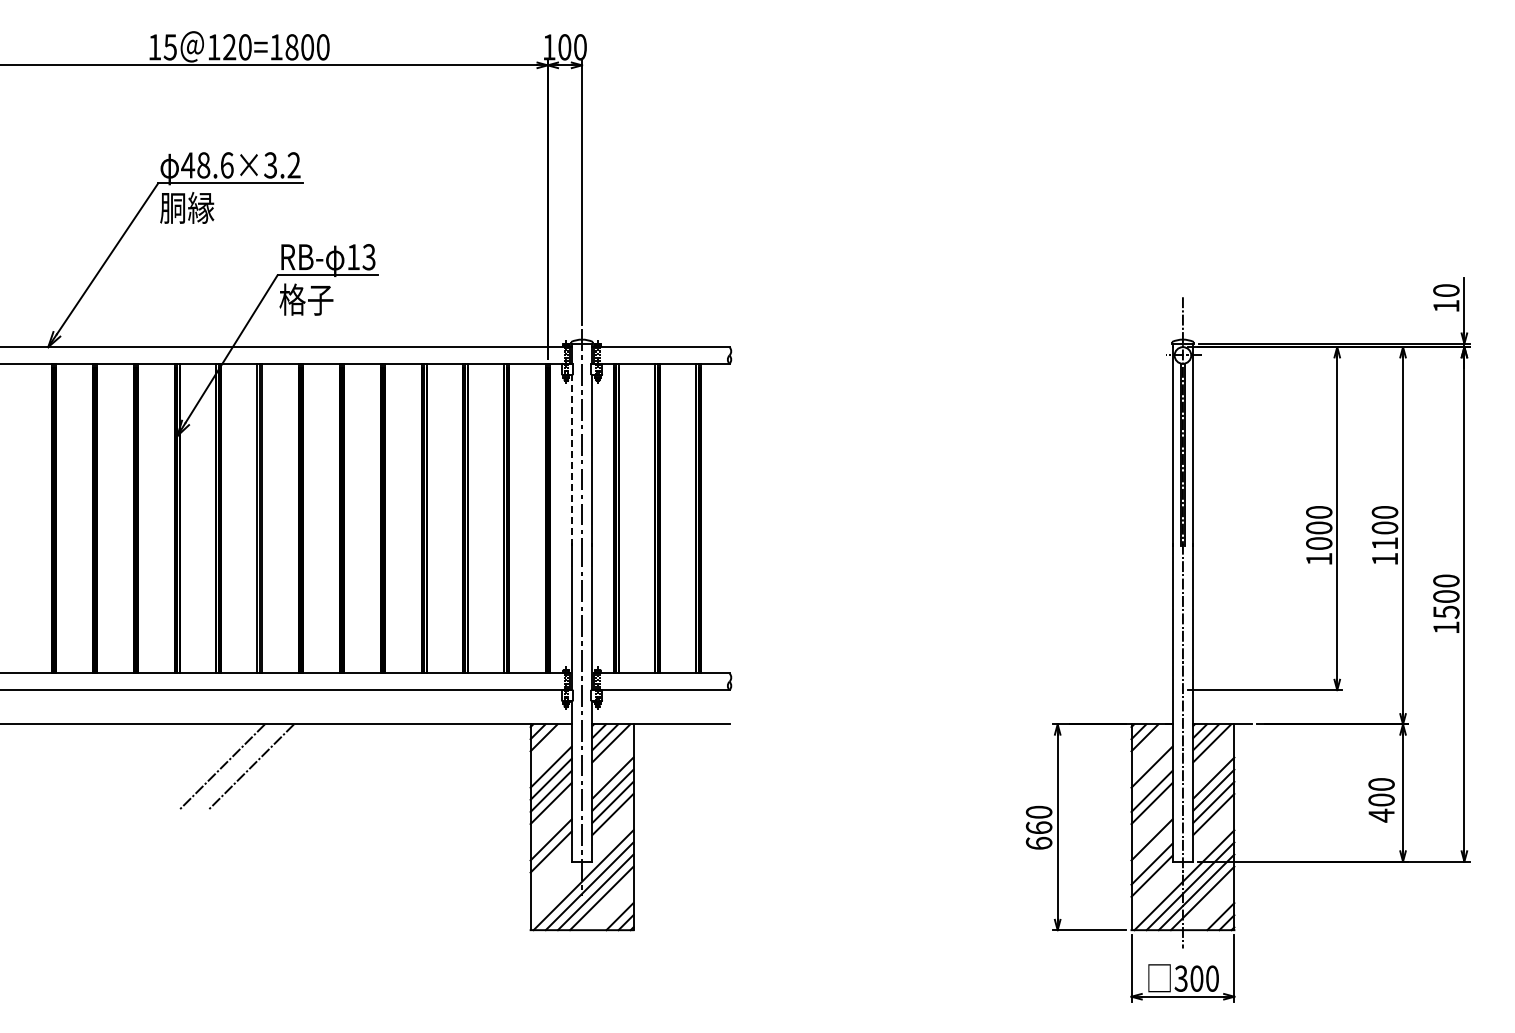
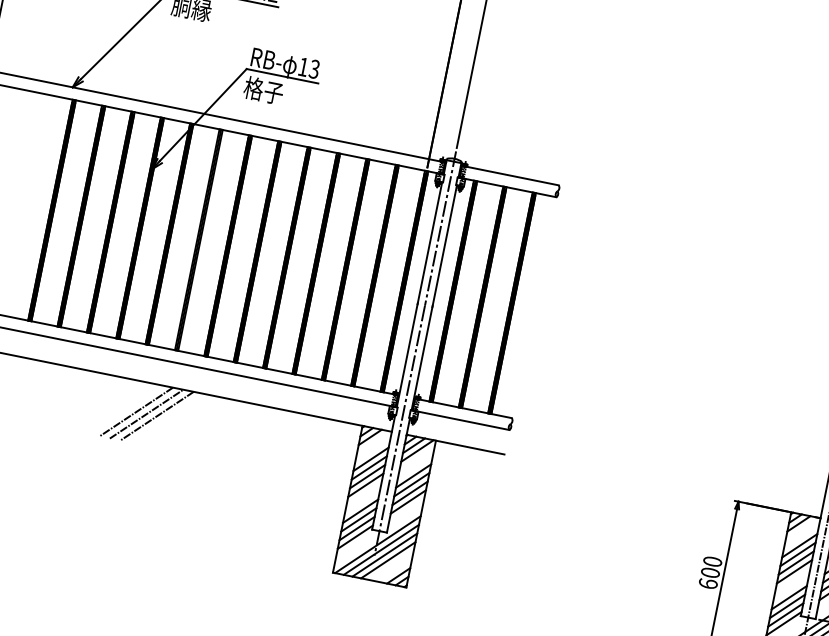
line: (571, 459) -> (429, 242), dashed -> solid
line: (236, 767) -> (146, 414), added
line: (1151, 778) -> (797, 553), added
text: (1038, 827) -> (710, 572), 660 -> 600
line: (1151, 851) -> (787, 605), added
line: (550, 863) -> (356, 527), added
line: (550, 875) -> (355, 536), added

